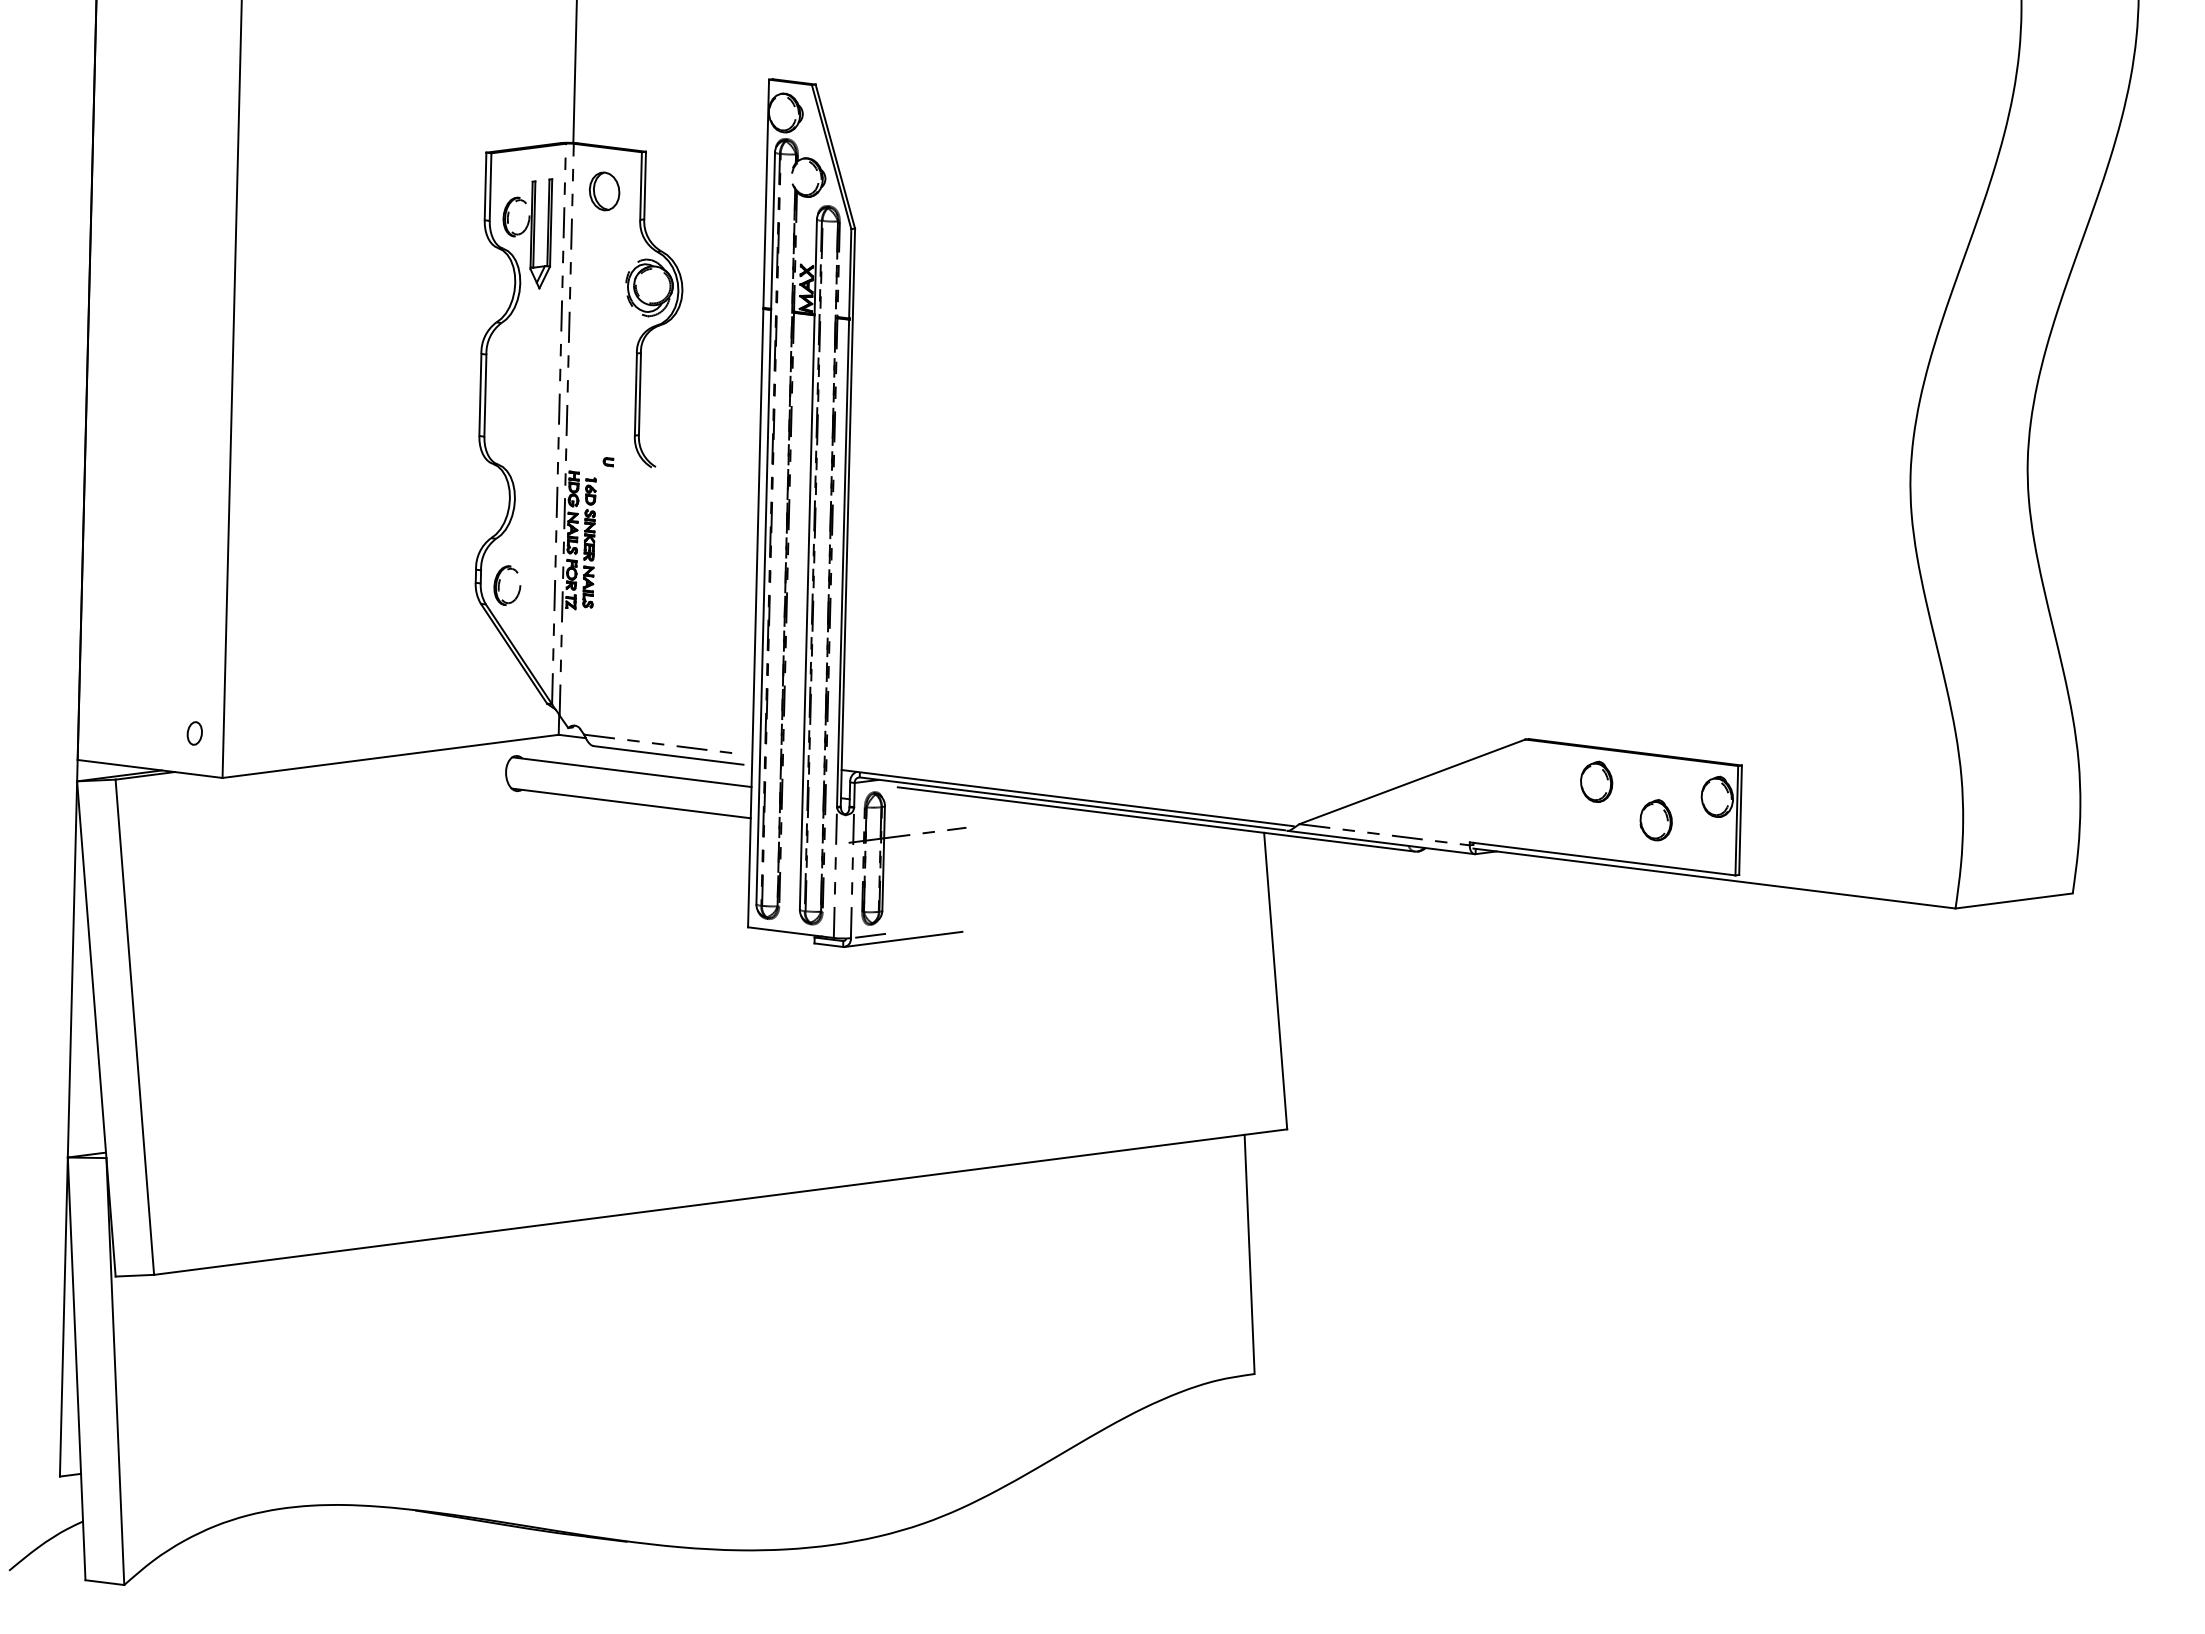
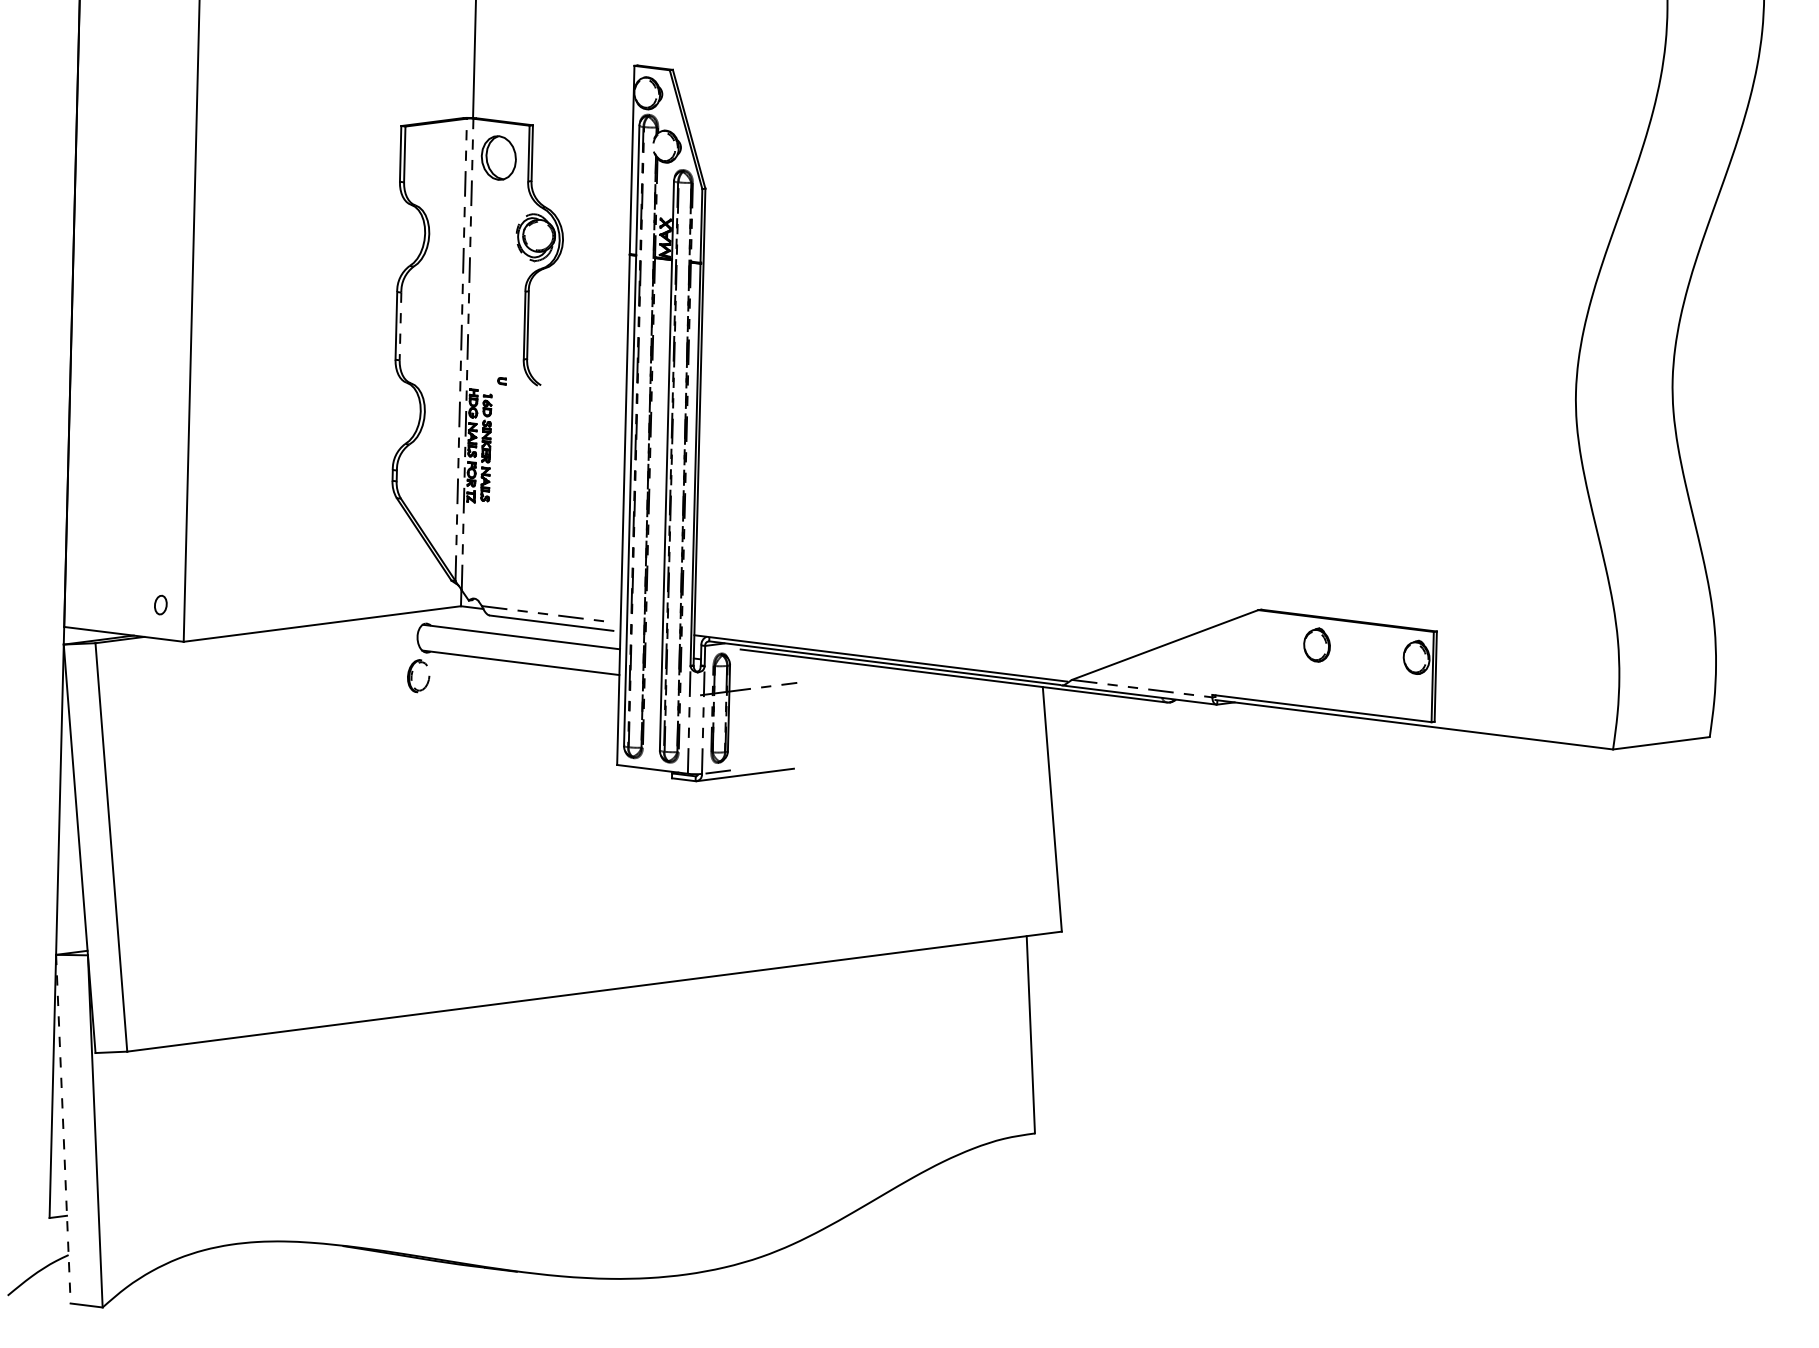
part: (604, 191) -> (498, 158), size x1.4
part: (527, 233) -> (435, 192), removed
line: (485, 396) -> (400, 327), solid -> dashed
part: (500, 582) -> (412, 673), moved
part: (1655, 820) -> (1365, 676), removed
line: (76, 1368) -> (63, 1128), solid -> dashed

